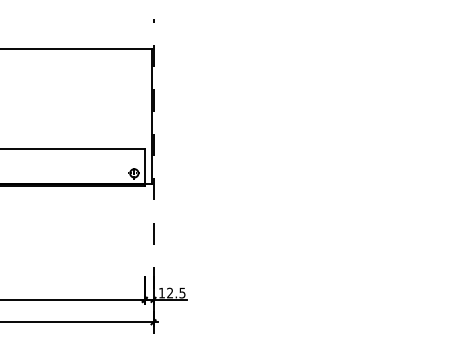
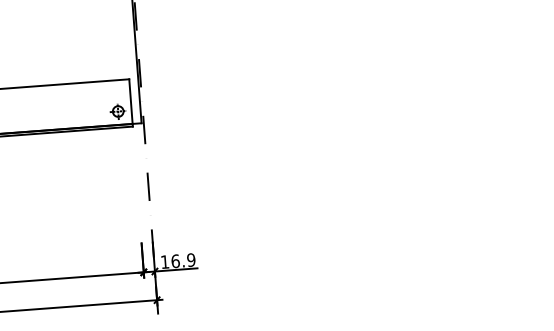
text: (176, 292) -> (183, 259), 12.5 -> 16.9

